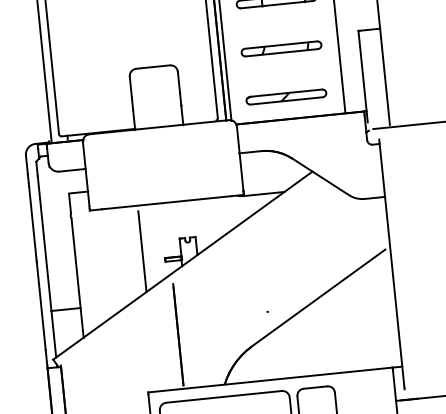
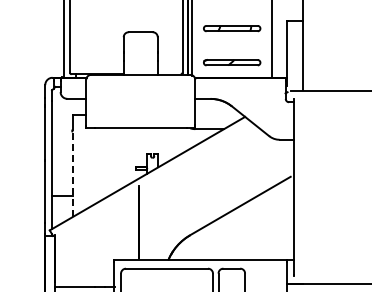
line: (142, 250) -> (120, 160), removed
line: (77, 277) -> (72, 174), solid -> dashed

